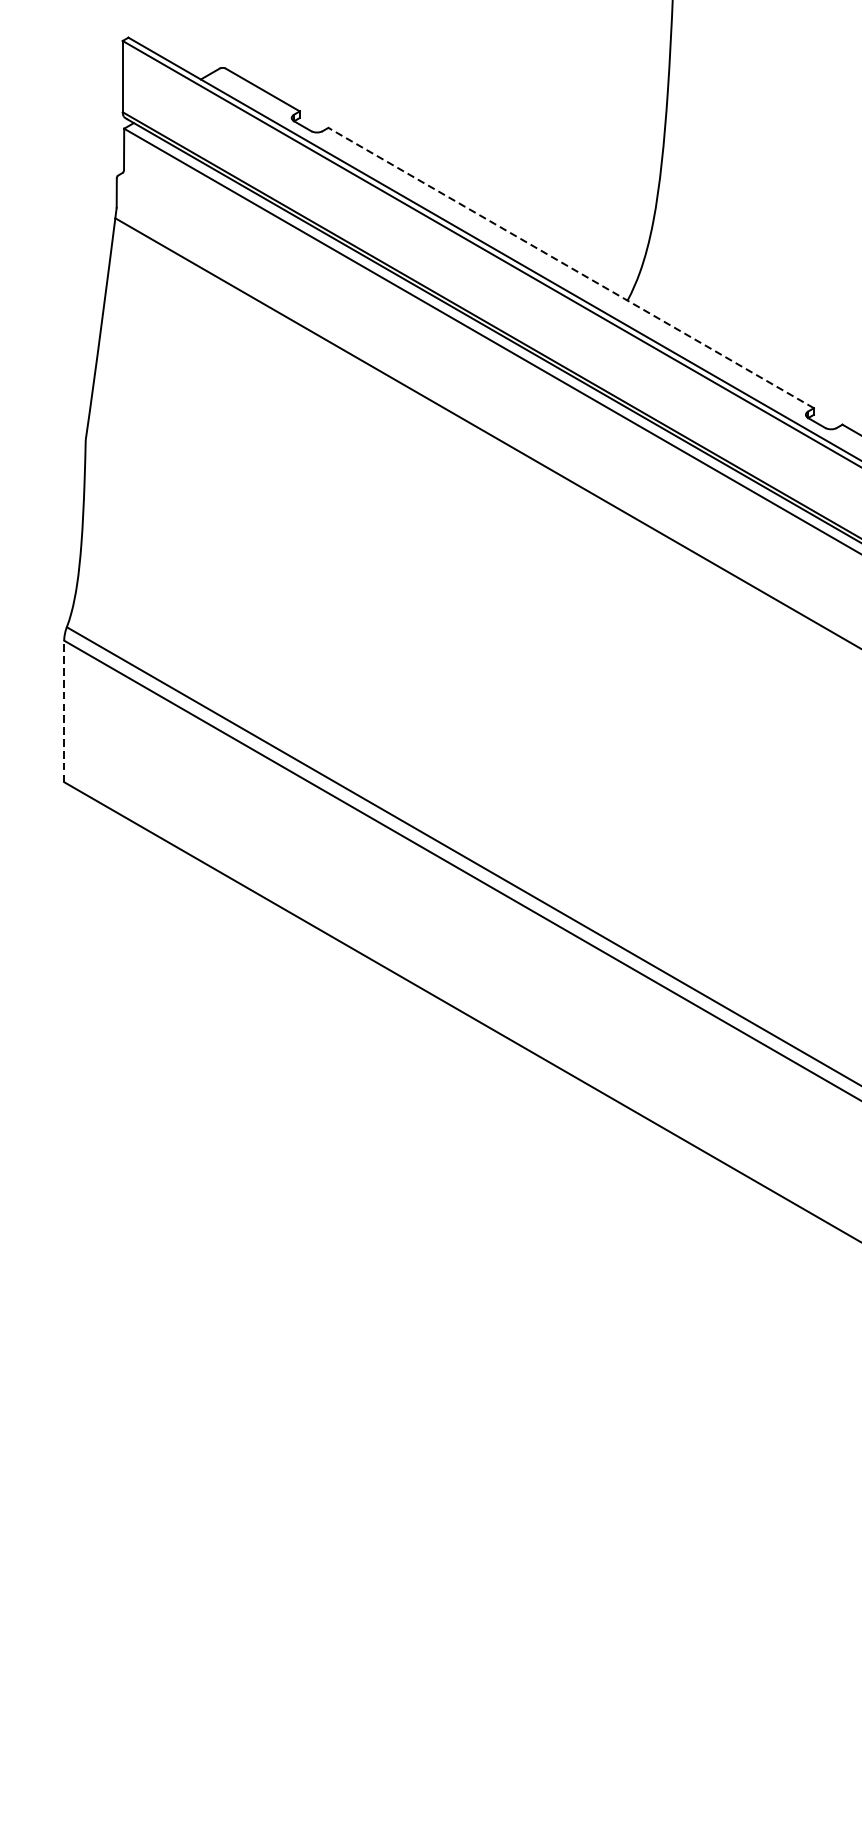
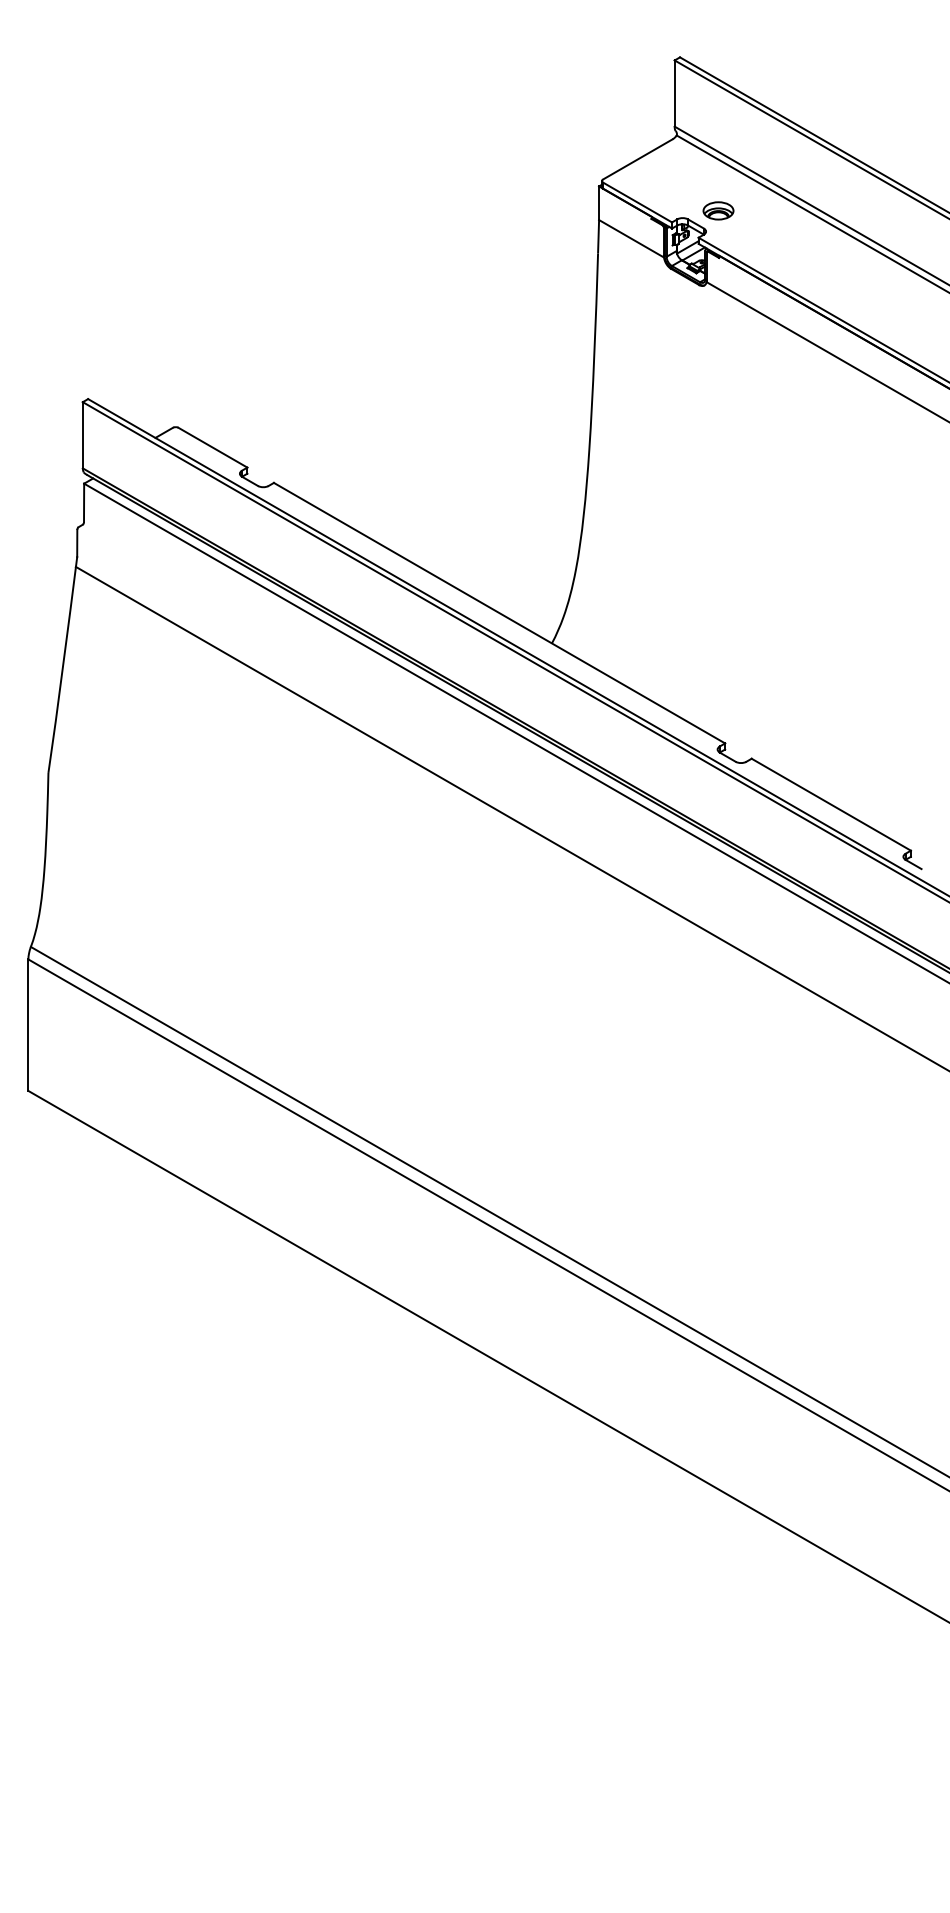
line: (571, 268) -> (499, 613), dashed -> solid
line: (64, 711) -> (28, 1025), dashed -> solid

